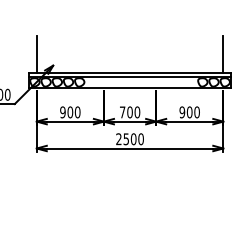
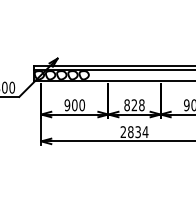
line: (36, 54) -> (40, 47), removed
text: (129, 112) -> (133, 105), 700 -> 828
text: (133, 139) -> (137, 132), 2500 -> 2834

